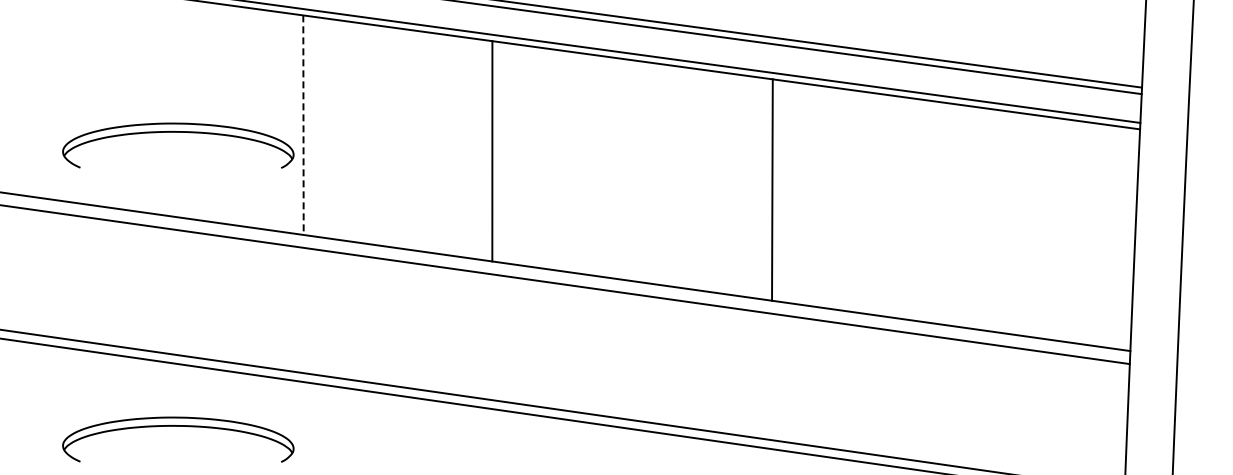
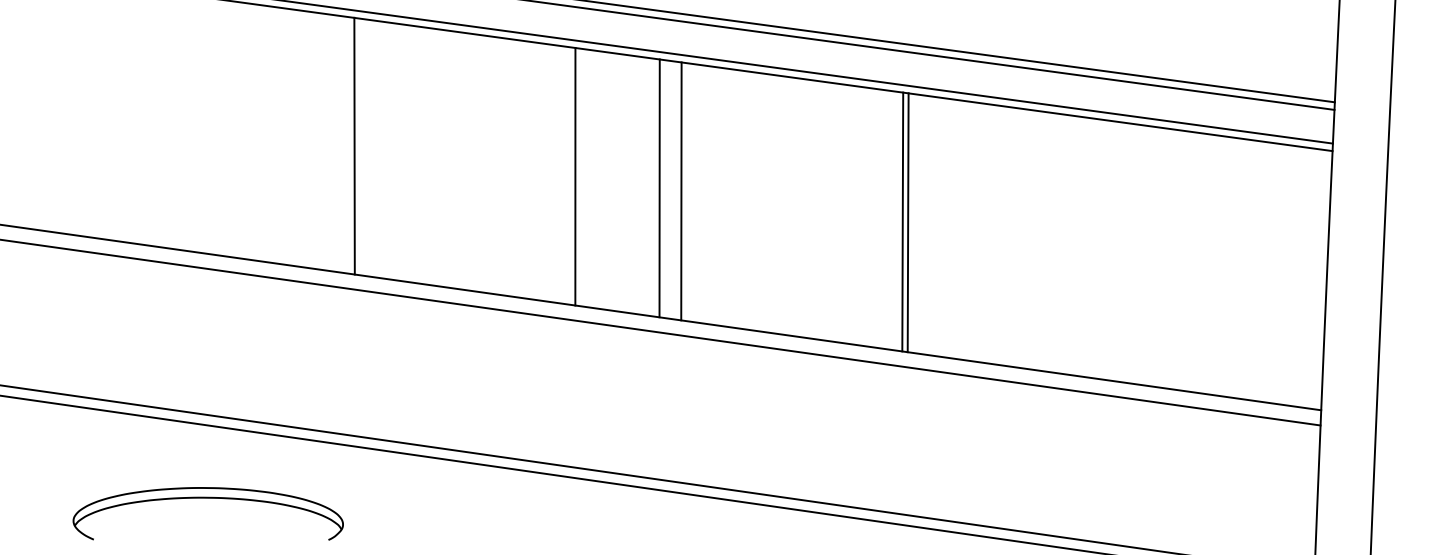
line: (303, 125) -> (354, 146), dashed -> solid
part: (178, 132) -> (208, 154), removed
line: (564, 160) -> (659, 187), added
line: (582, 163) -> (680, 190), added
line: (776, 190) -> (907, 222), added

